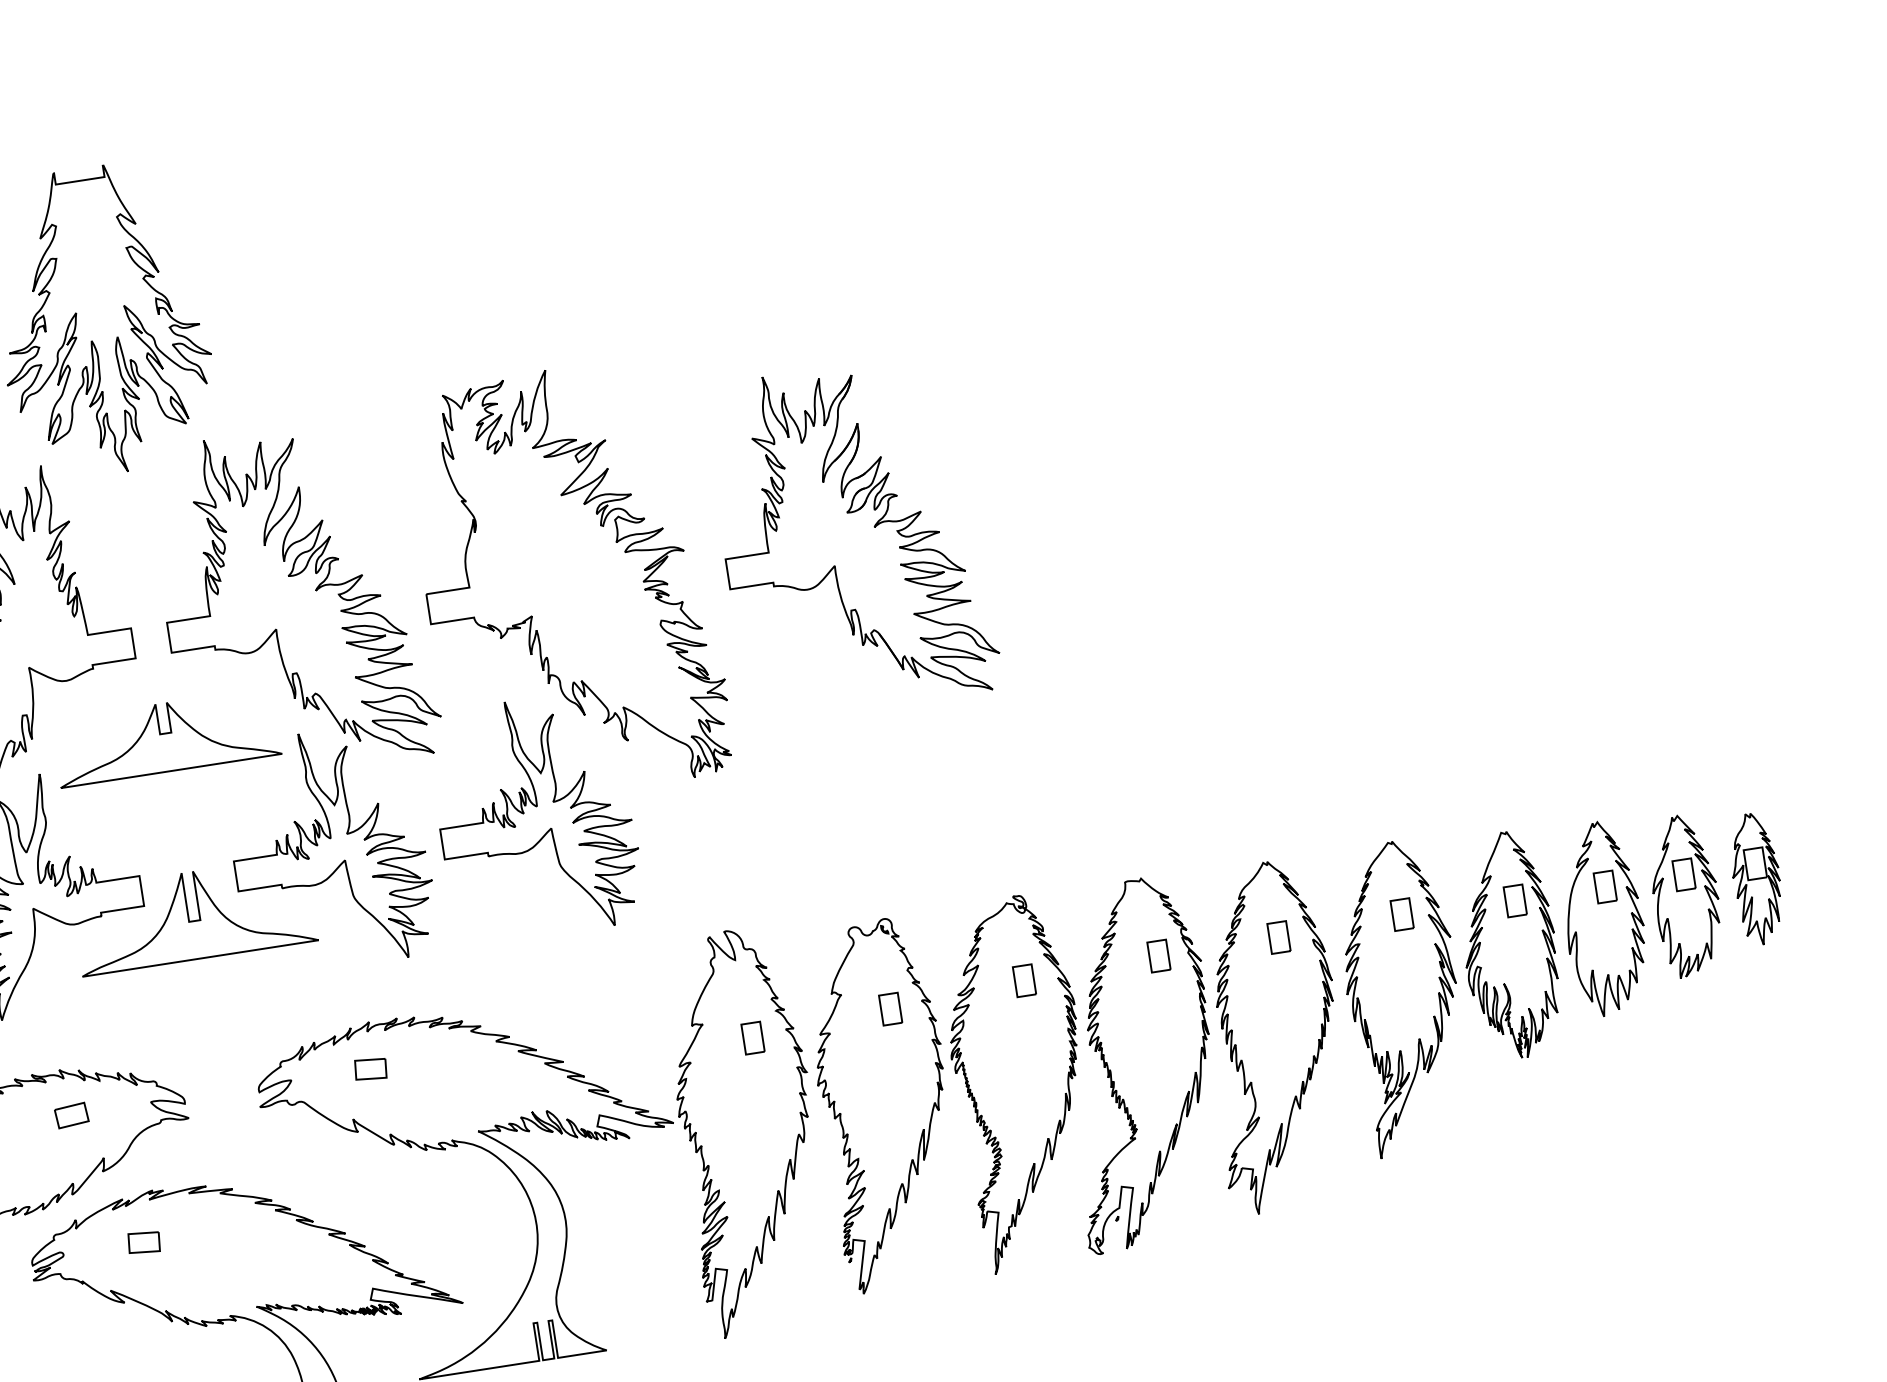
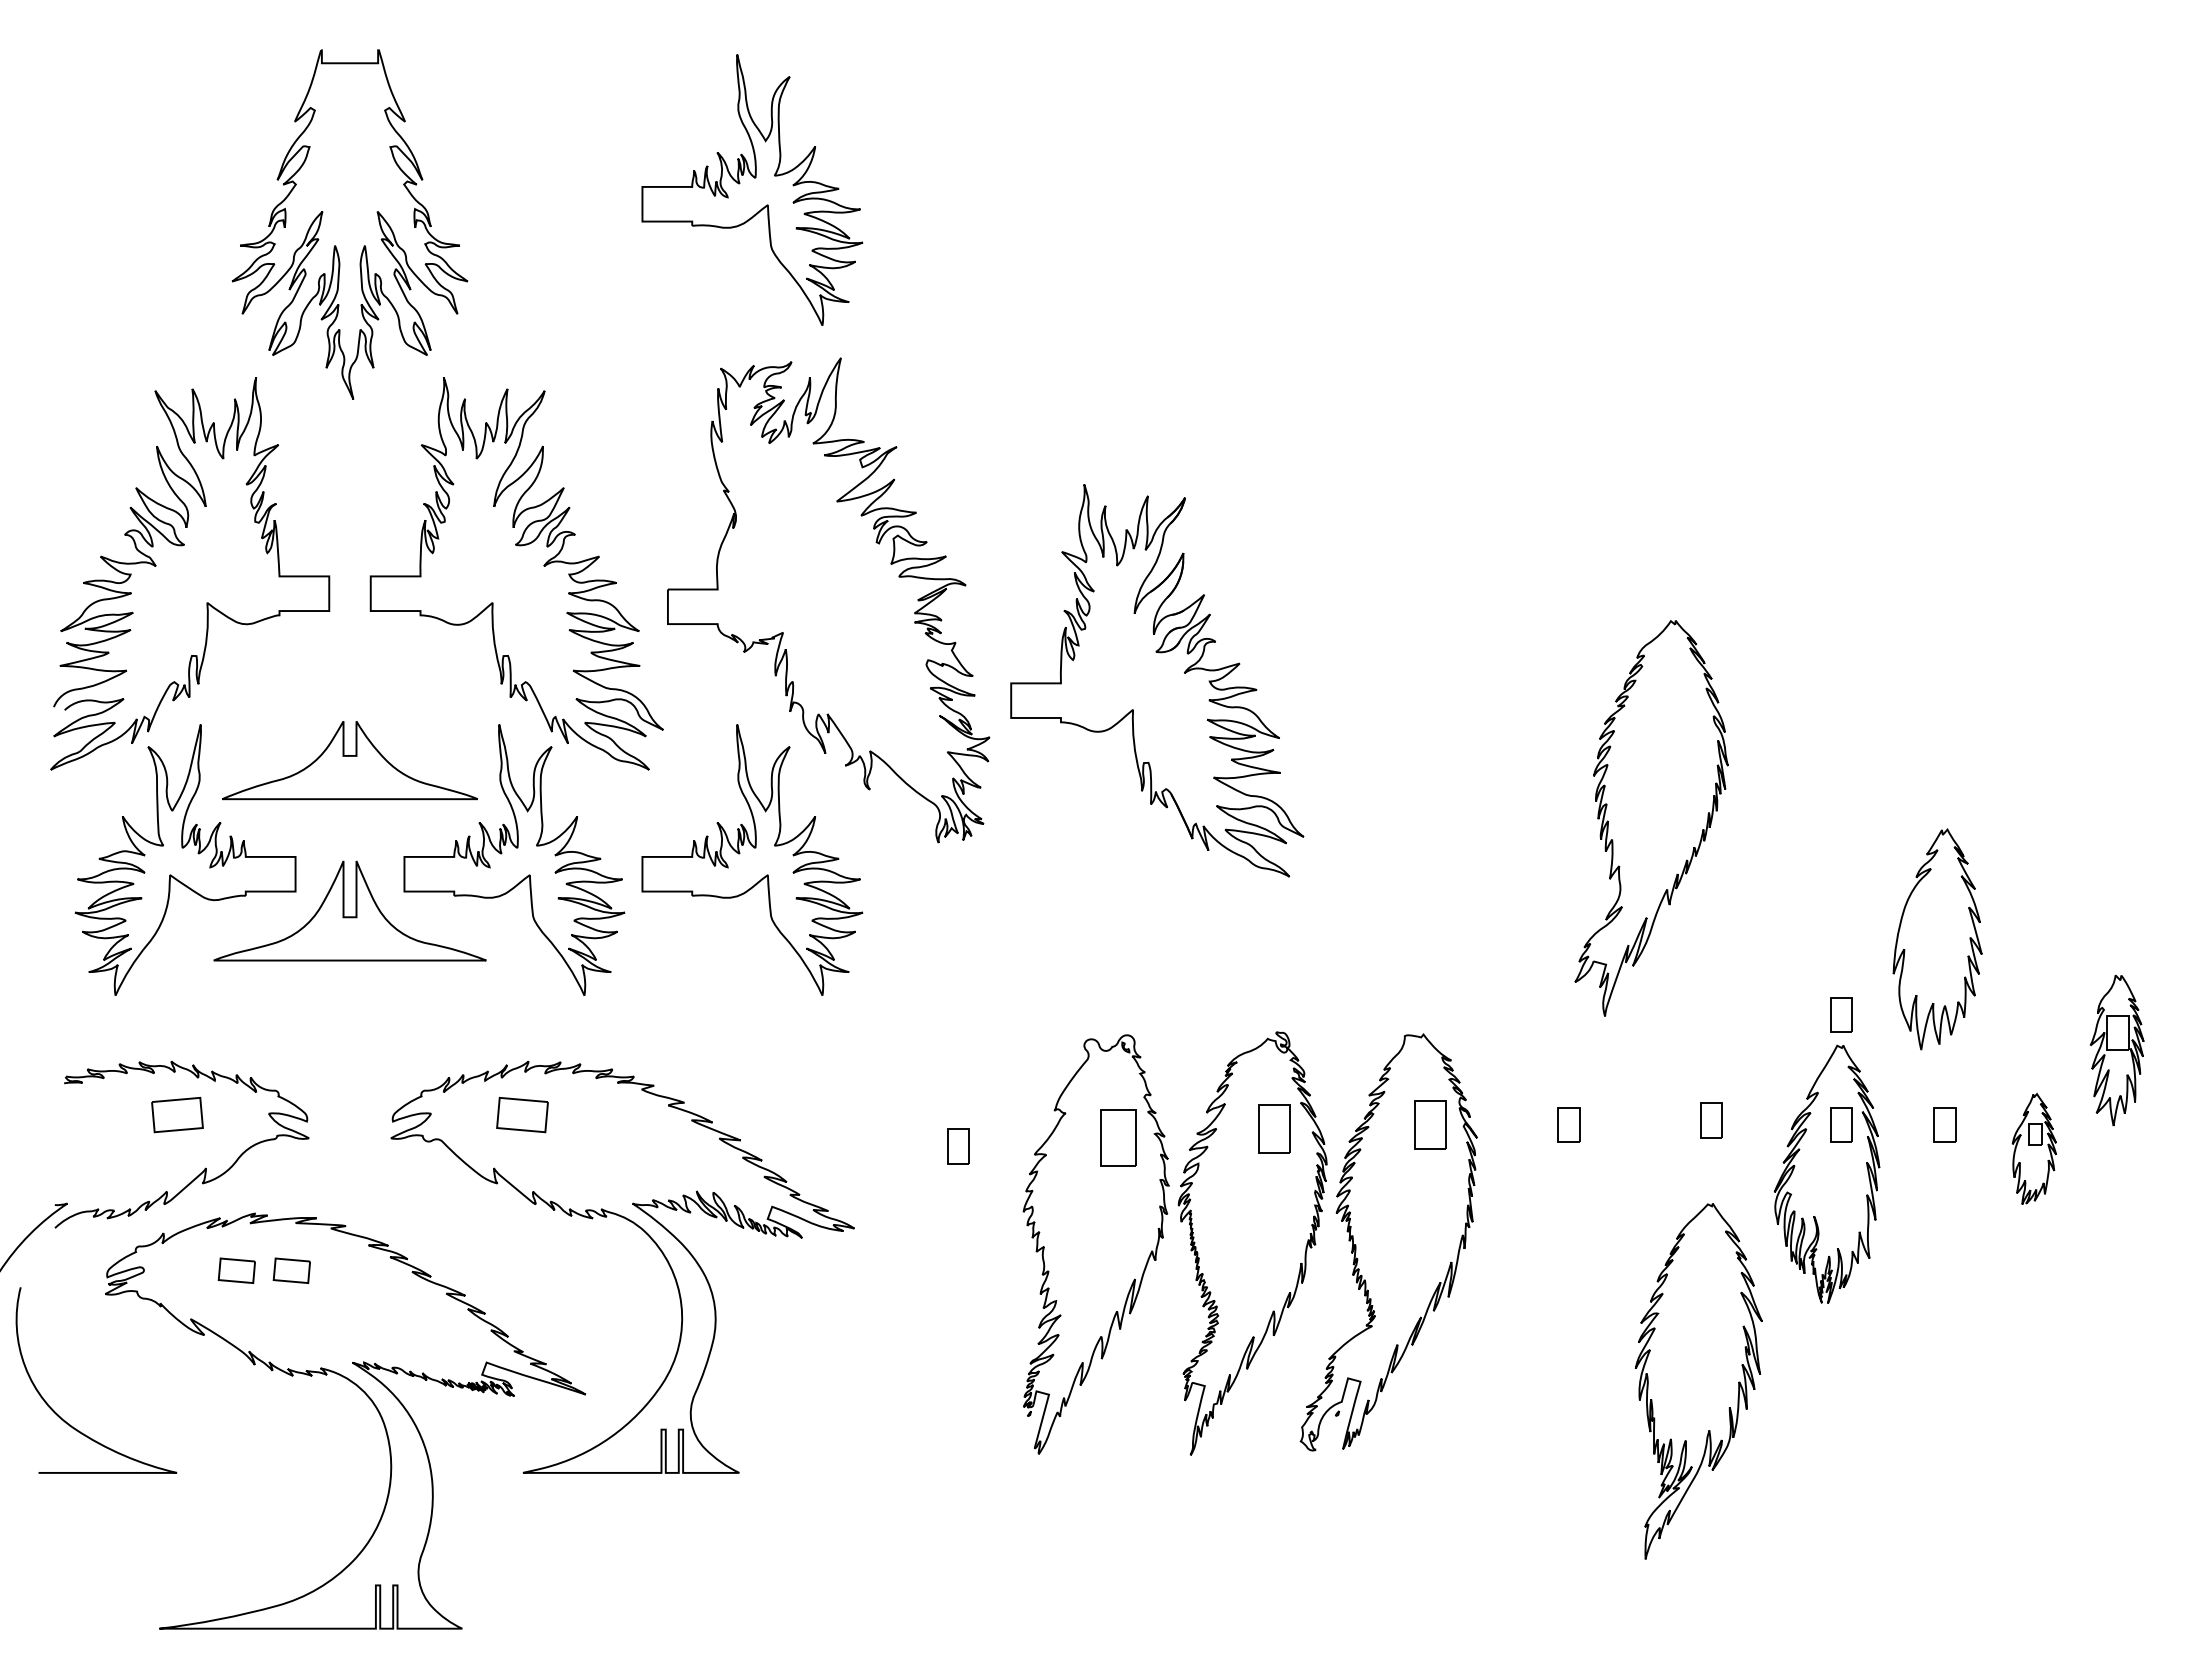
part: (445, 236) -> (752, 189), added
part: (852, 537) -> (1157, 680), moved
part: (165, 737) -> (349, 760), moved
part: (1500, 805) -> (1841, 1014), added
part: (1757, 879) -> (2117, 1050), moved
part: (1685, 895) -> (2034, 1148), size x0.6
part: (1603, 918) -> (1937, 939), moved
part: (1158, 955) -> (1429, 1124), size x1.4
part: (1024, 980) -> (1274, 1129), size x1.4
part: (1403, 997) -> (1698, 1381), moved
part: (890, 1008) -> (1118, 1137), size x1.6
part: (1272, 1036) -> (1651, 818), moved
part: (370, 1068) -> (522, 1114), size x1.4
part: (71, 1115) -> (177, 1114), size x1.4
part: (747, 1131) -> (936, 1250), removed
part: (191, 1235) -> (291, 1270), added

